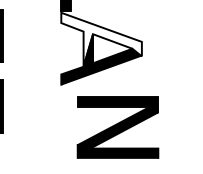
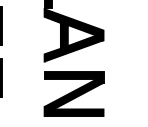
fill: (100, 39) -> (73, 28), added
part: (117, 126) -> (73, 93), moved

